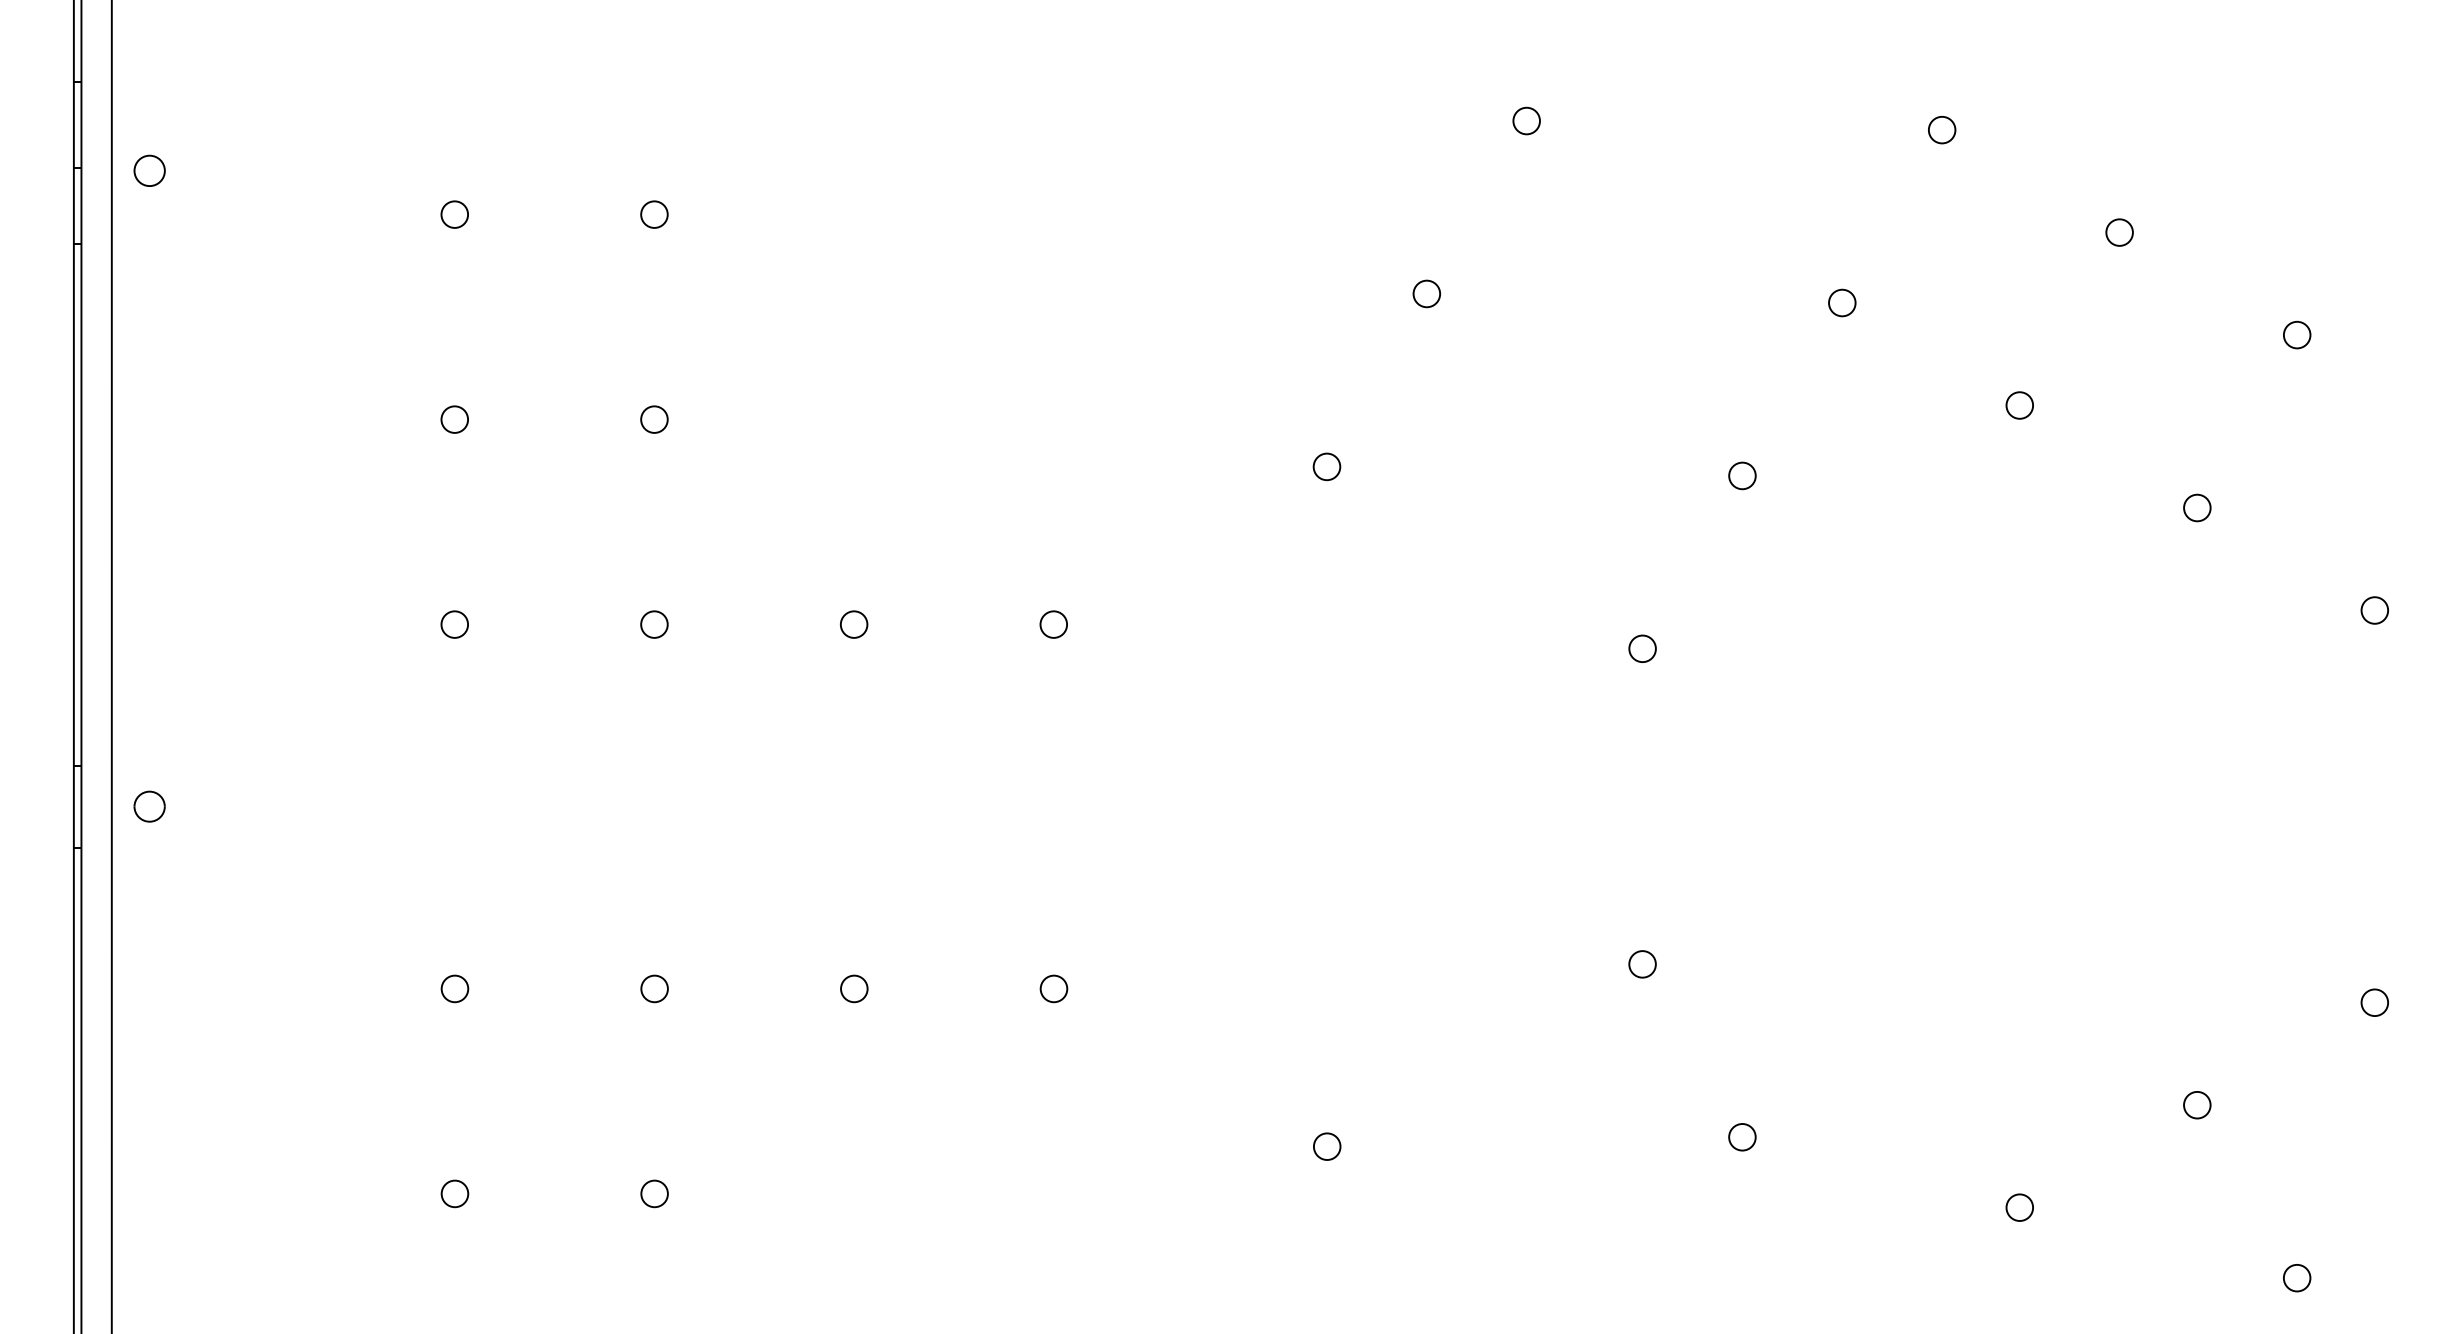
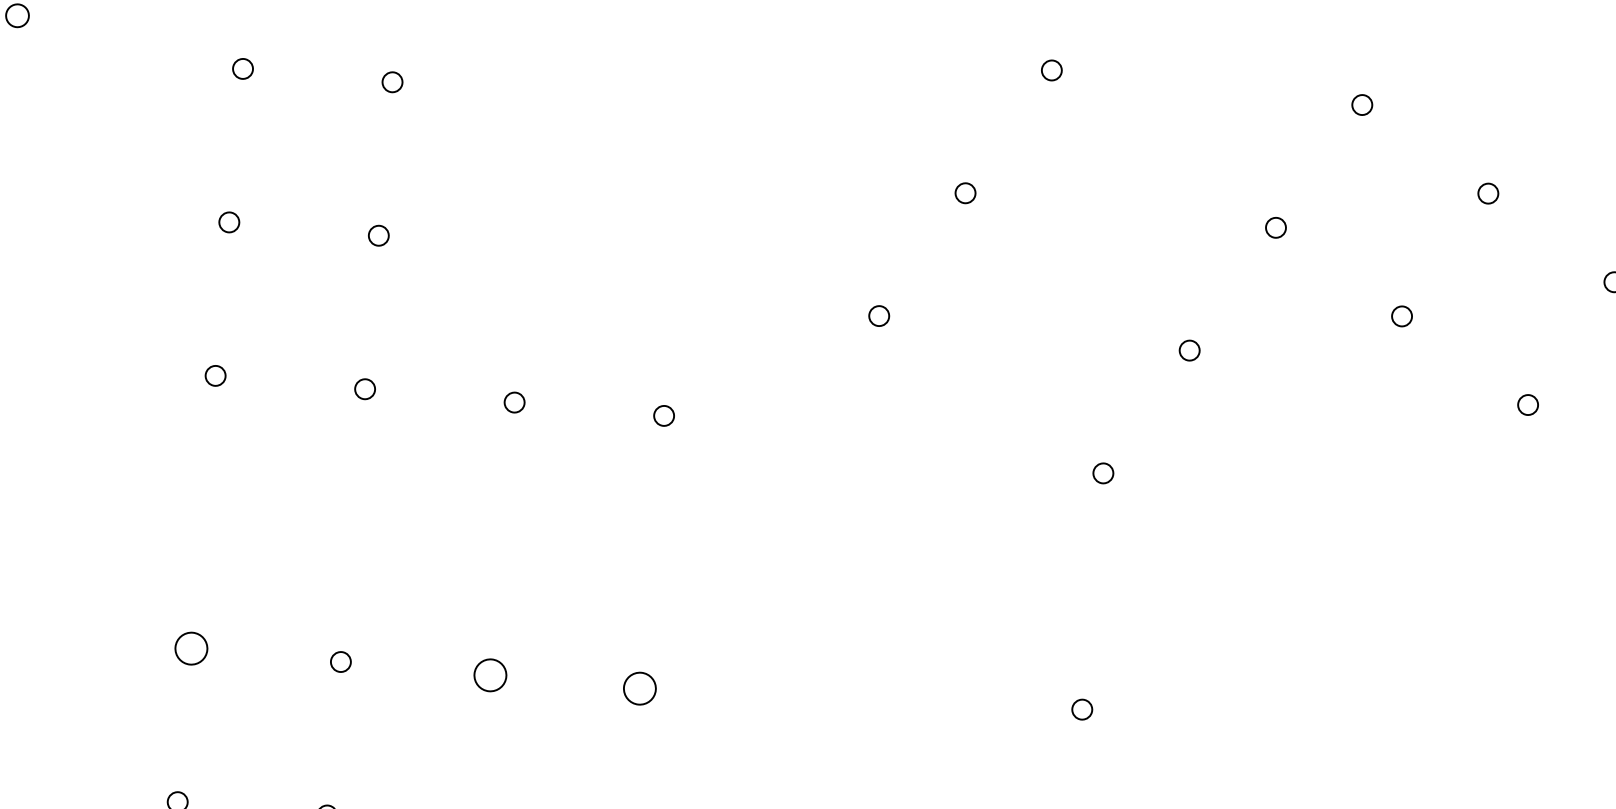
circle: (454, 988) -> (191, 648), size x1.6
circle: (854, 988) -> (490, 675), size x1.6
circle: (1053, 988) -> (639, 688), size x1.6

